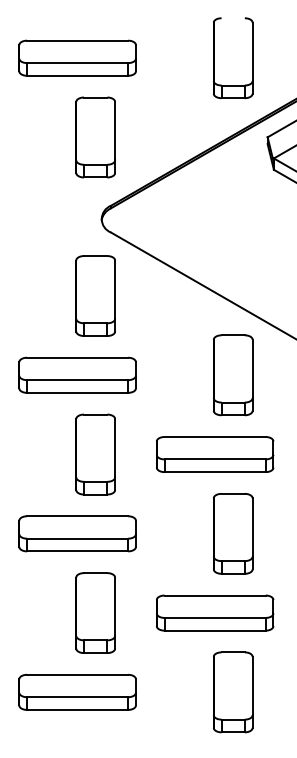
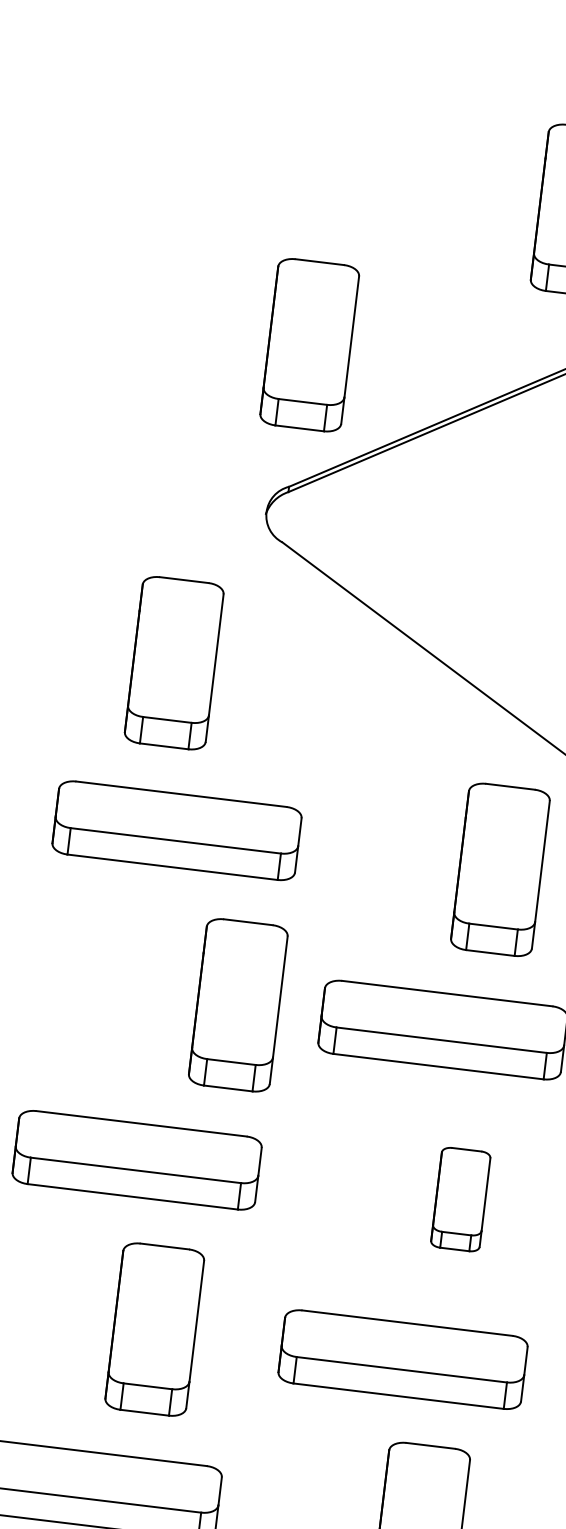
part: (77, 57) -> (256, 170), removed
part: (95, 137) -> (309, 345), moved
part: (95, 295) -> (173, 662), moved
part: (95, 454) -> (237, 1005), moved
part: (233, 533) -> (461, 1198), size x0.6

